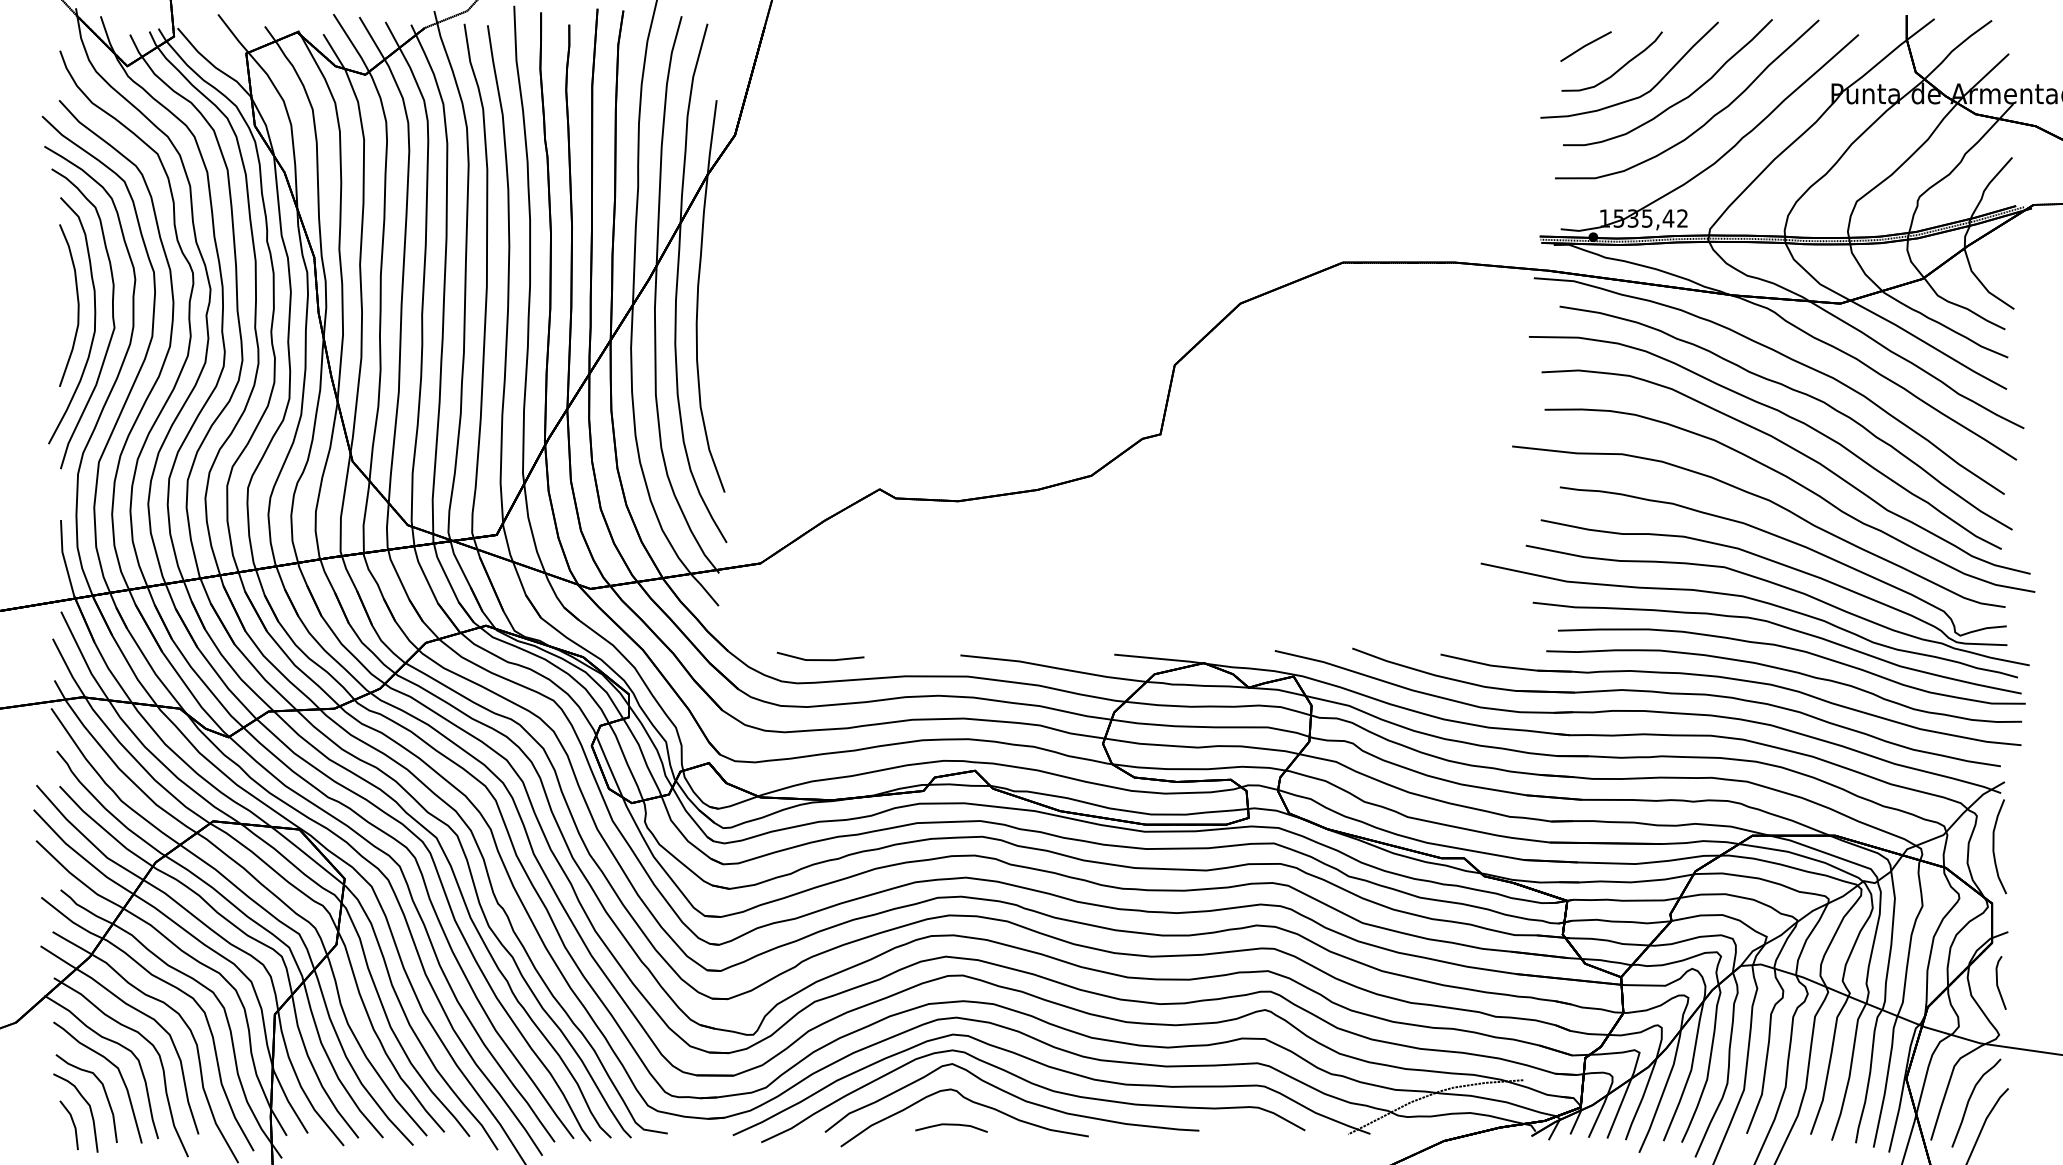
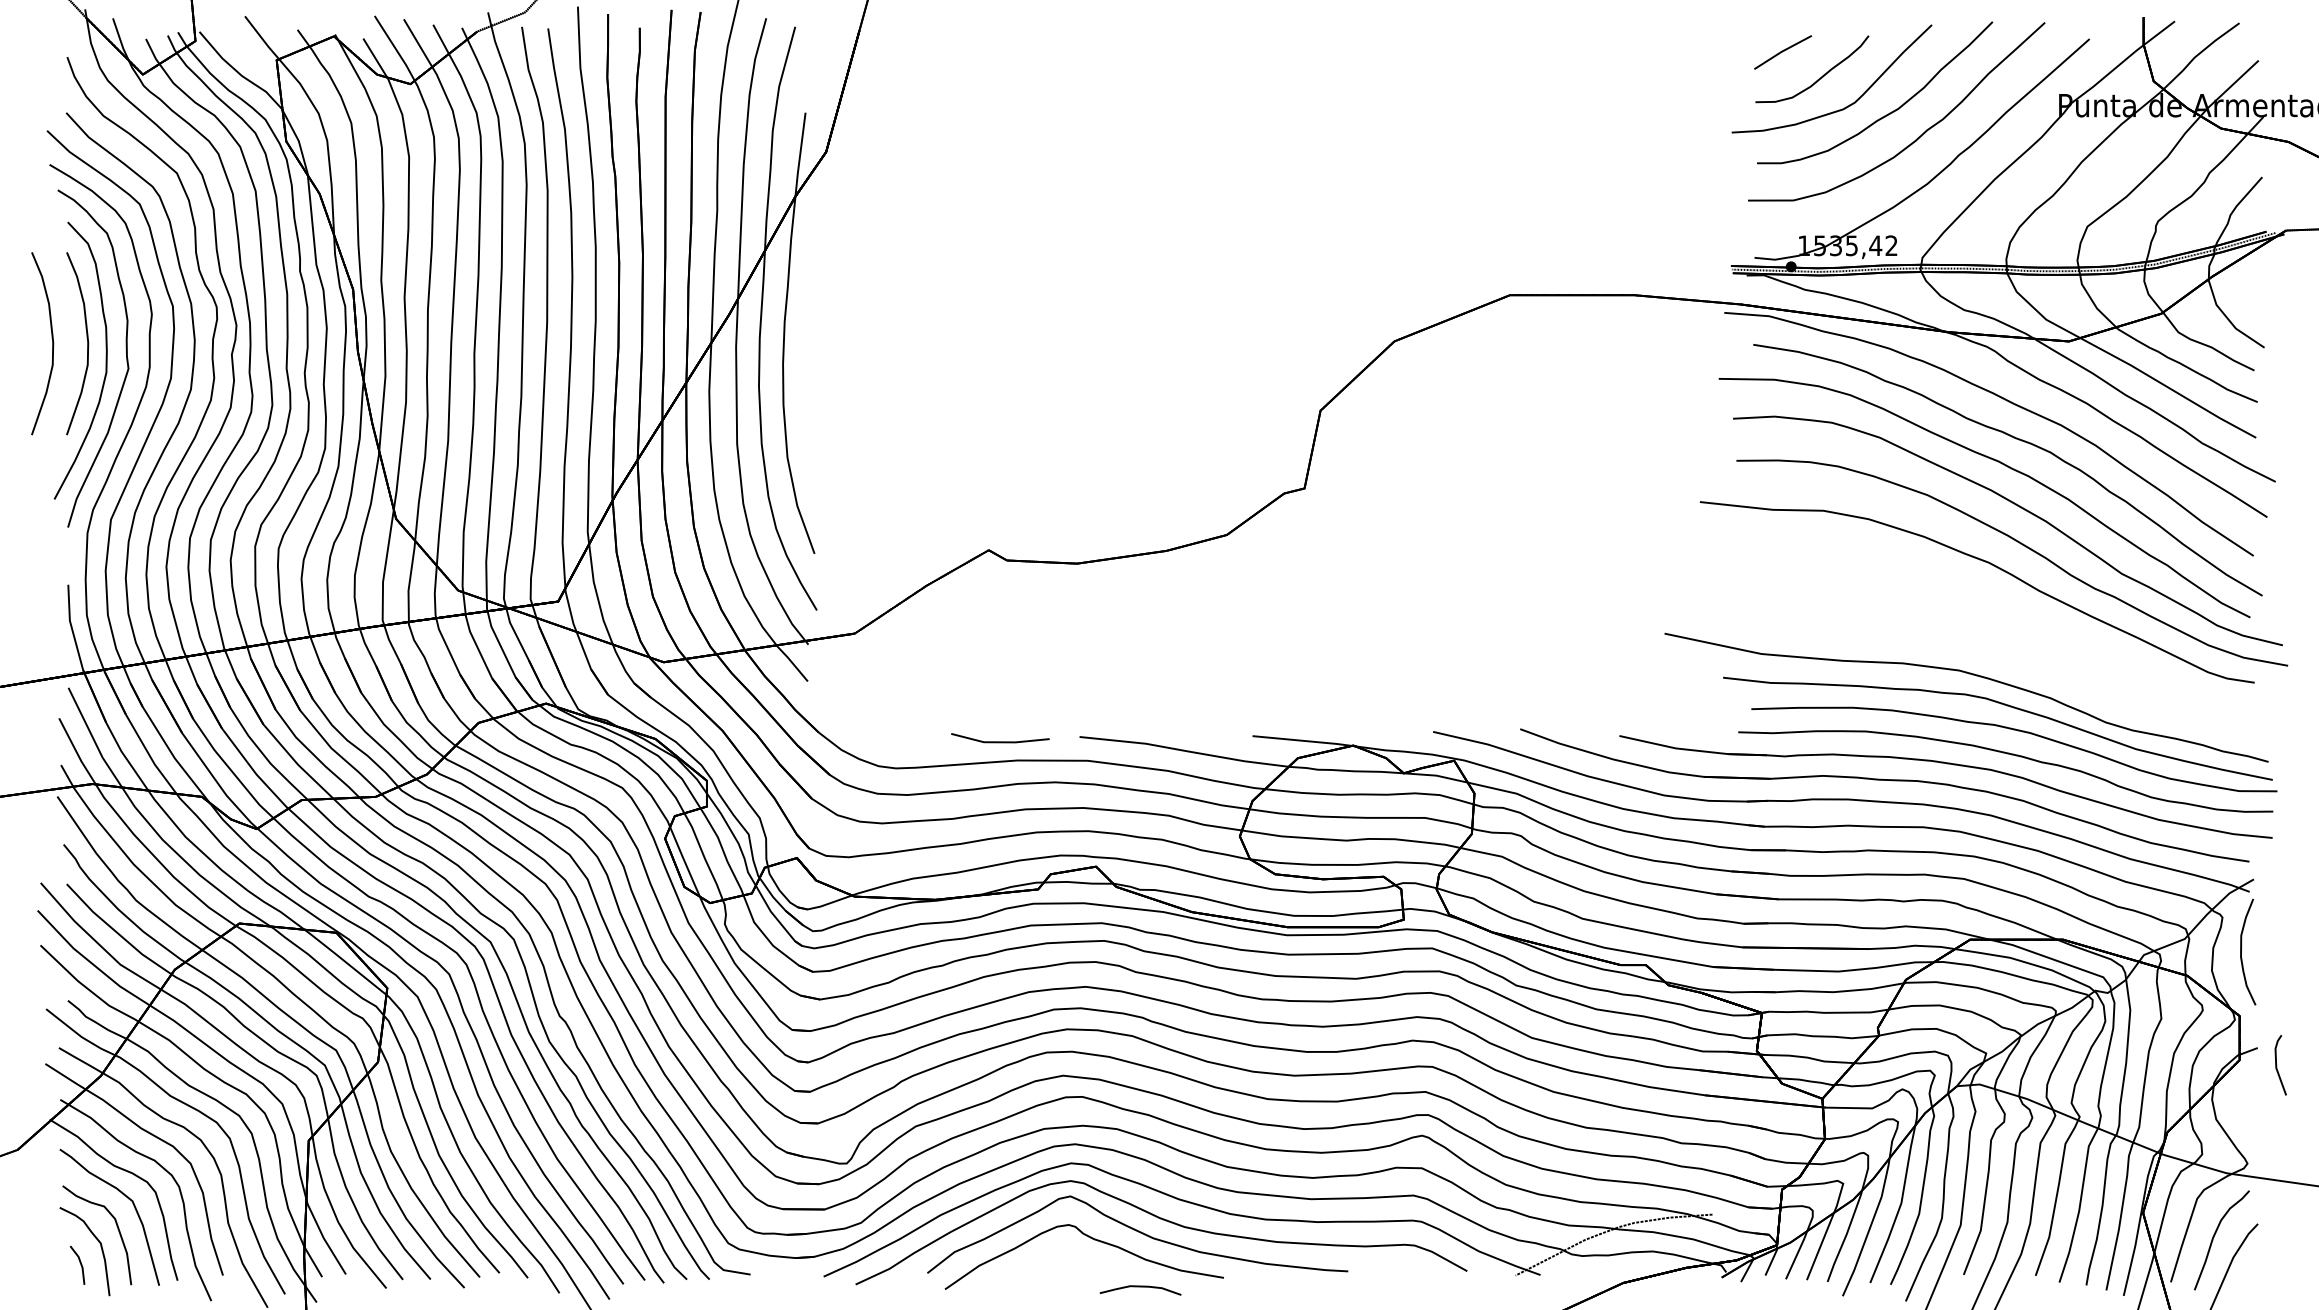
part: (46, 305) -> (52, 343), added
part: (1775, 582) -> (1996, 655), removed
line: (820, 659) -> (1000, 741), moved
line: (1998, 983) -> (2277, 1065), moved
part: (69, 1125) -> (77, 1265), size x0.7
part: (951, 1128) -> (1140, 1290), moved

